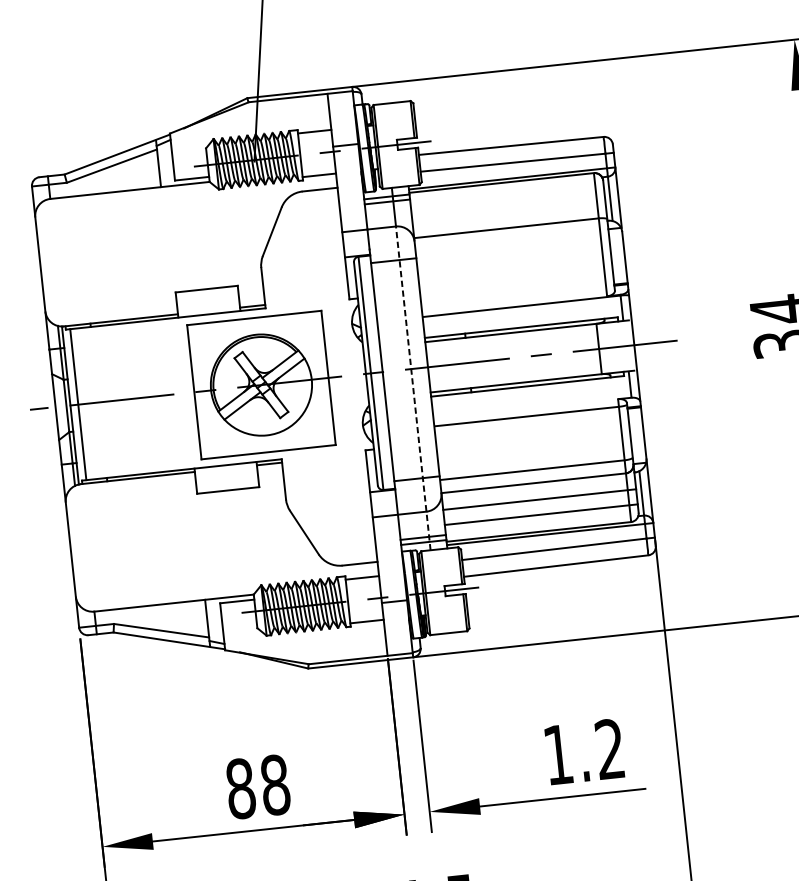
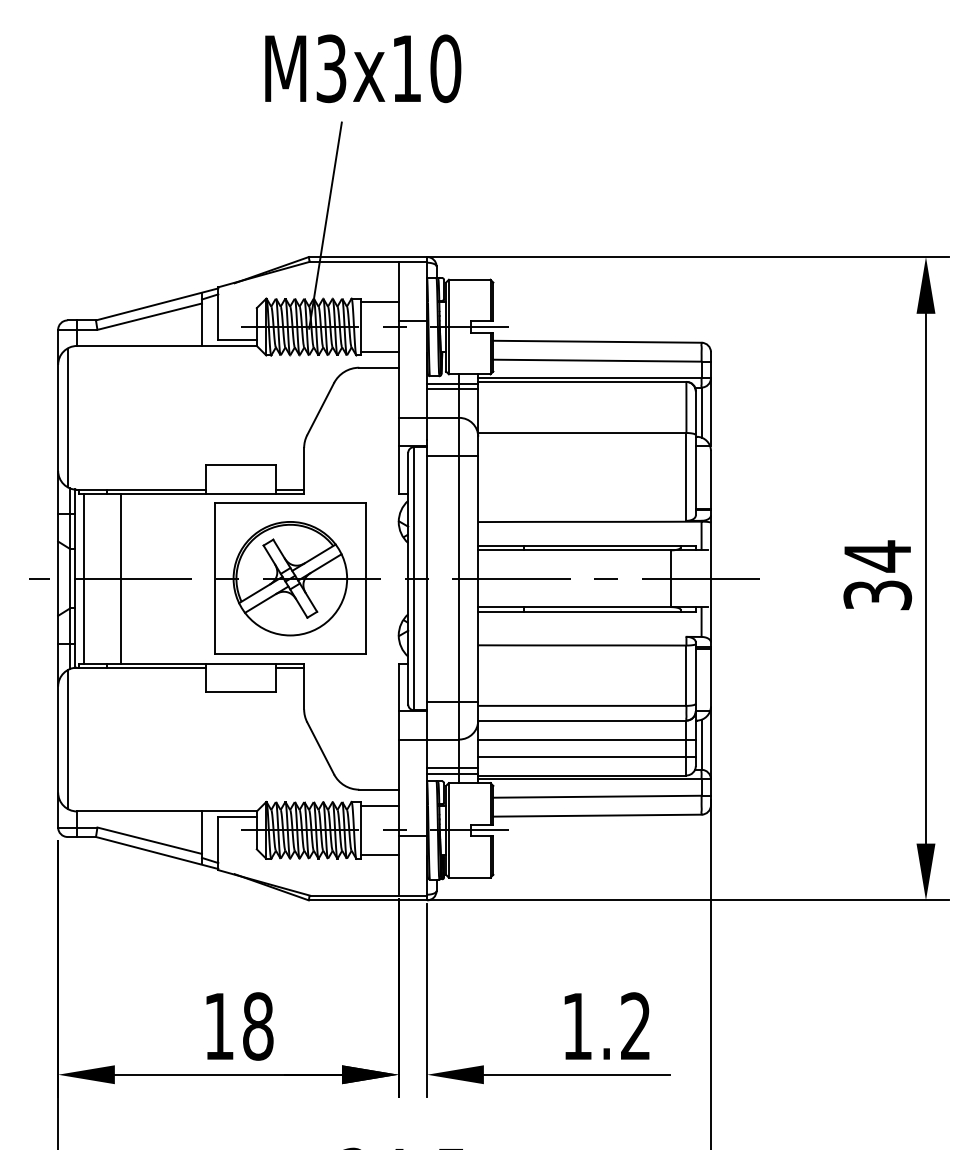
line: (48, 263) -> (67, 417), added
line: (413, 388) -> (459, 600), dashed -> solid
line: (111, 400) -> (121, 578), added
line: (79, 548) -> (67, 739), added
text: (241, 788) -> (219, 1026), 88 -> 18

